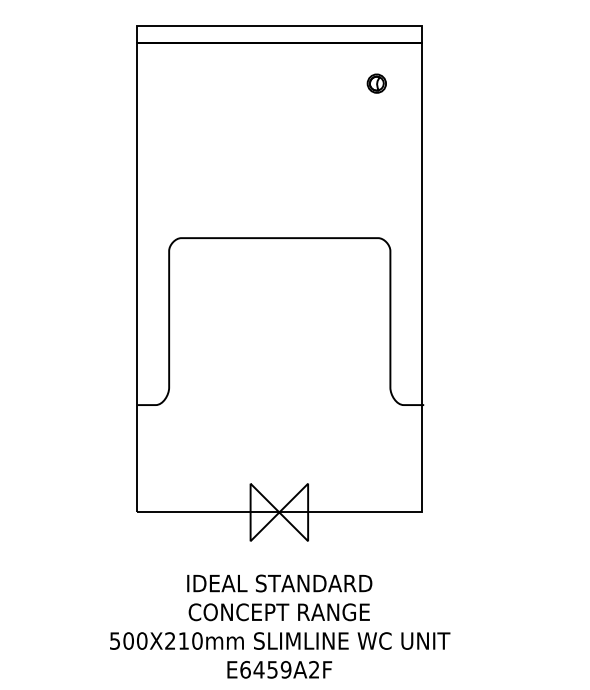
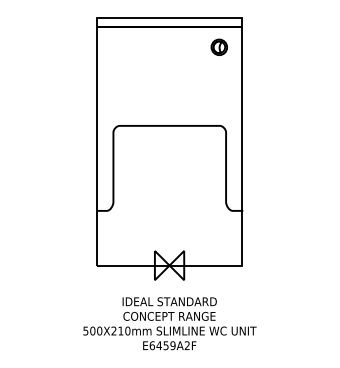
part: (375, 82) -> (218, 46), size x1.67

